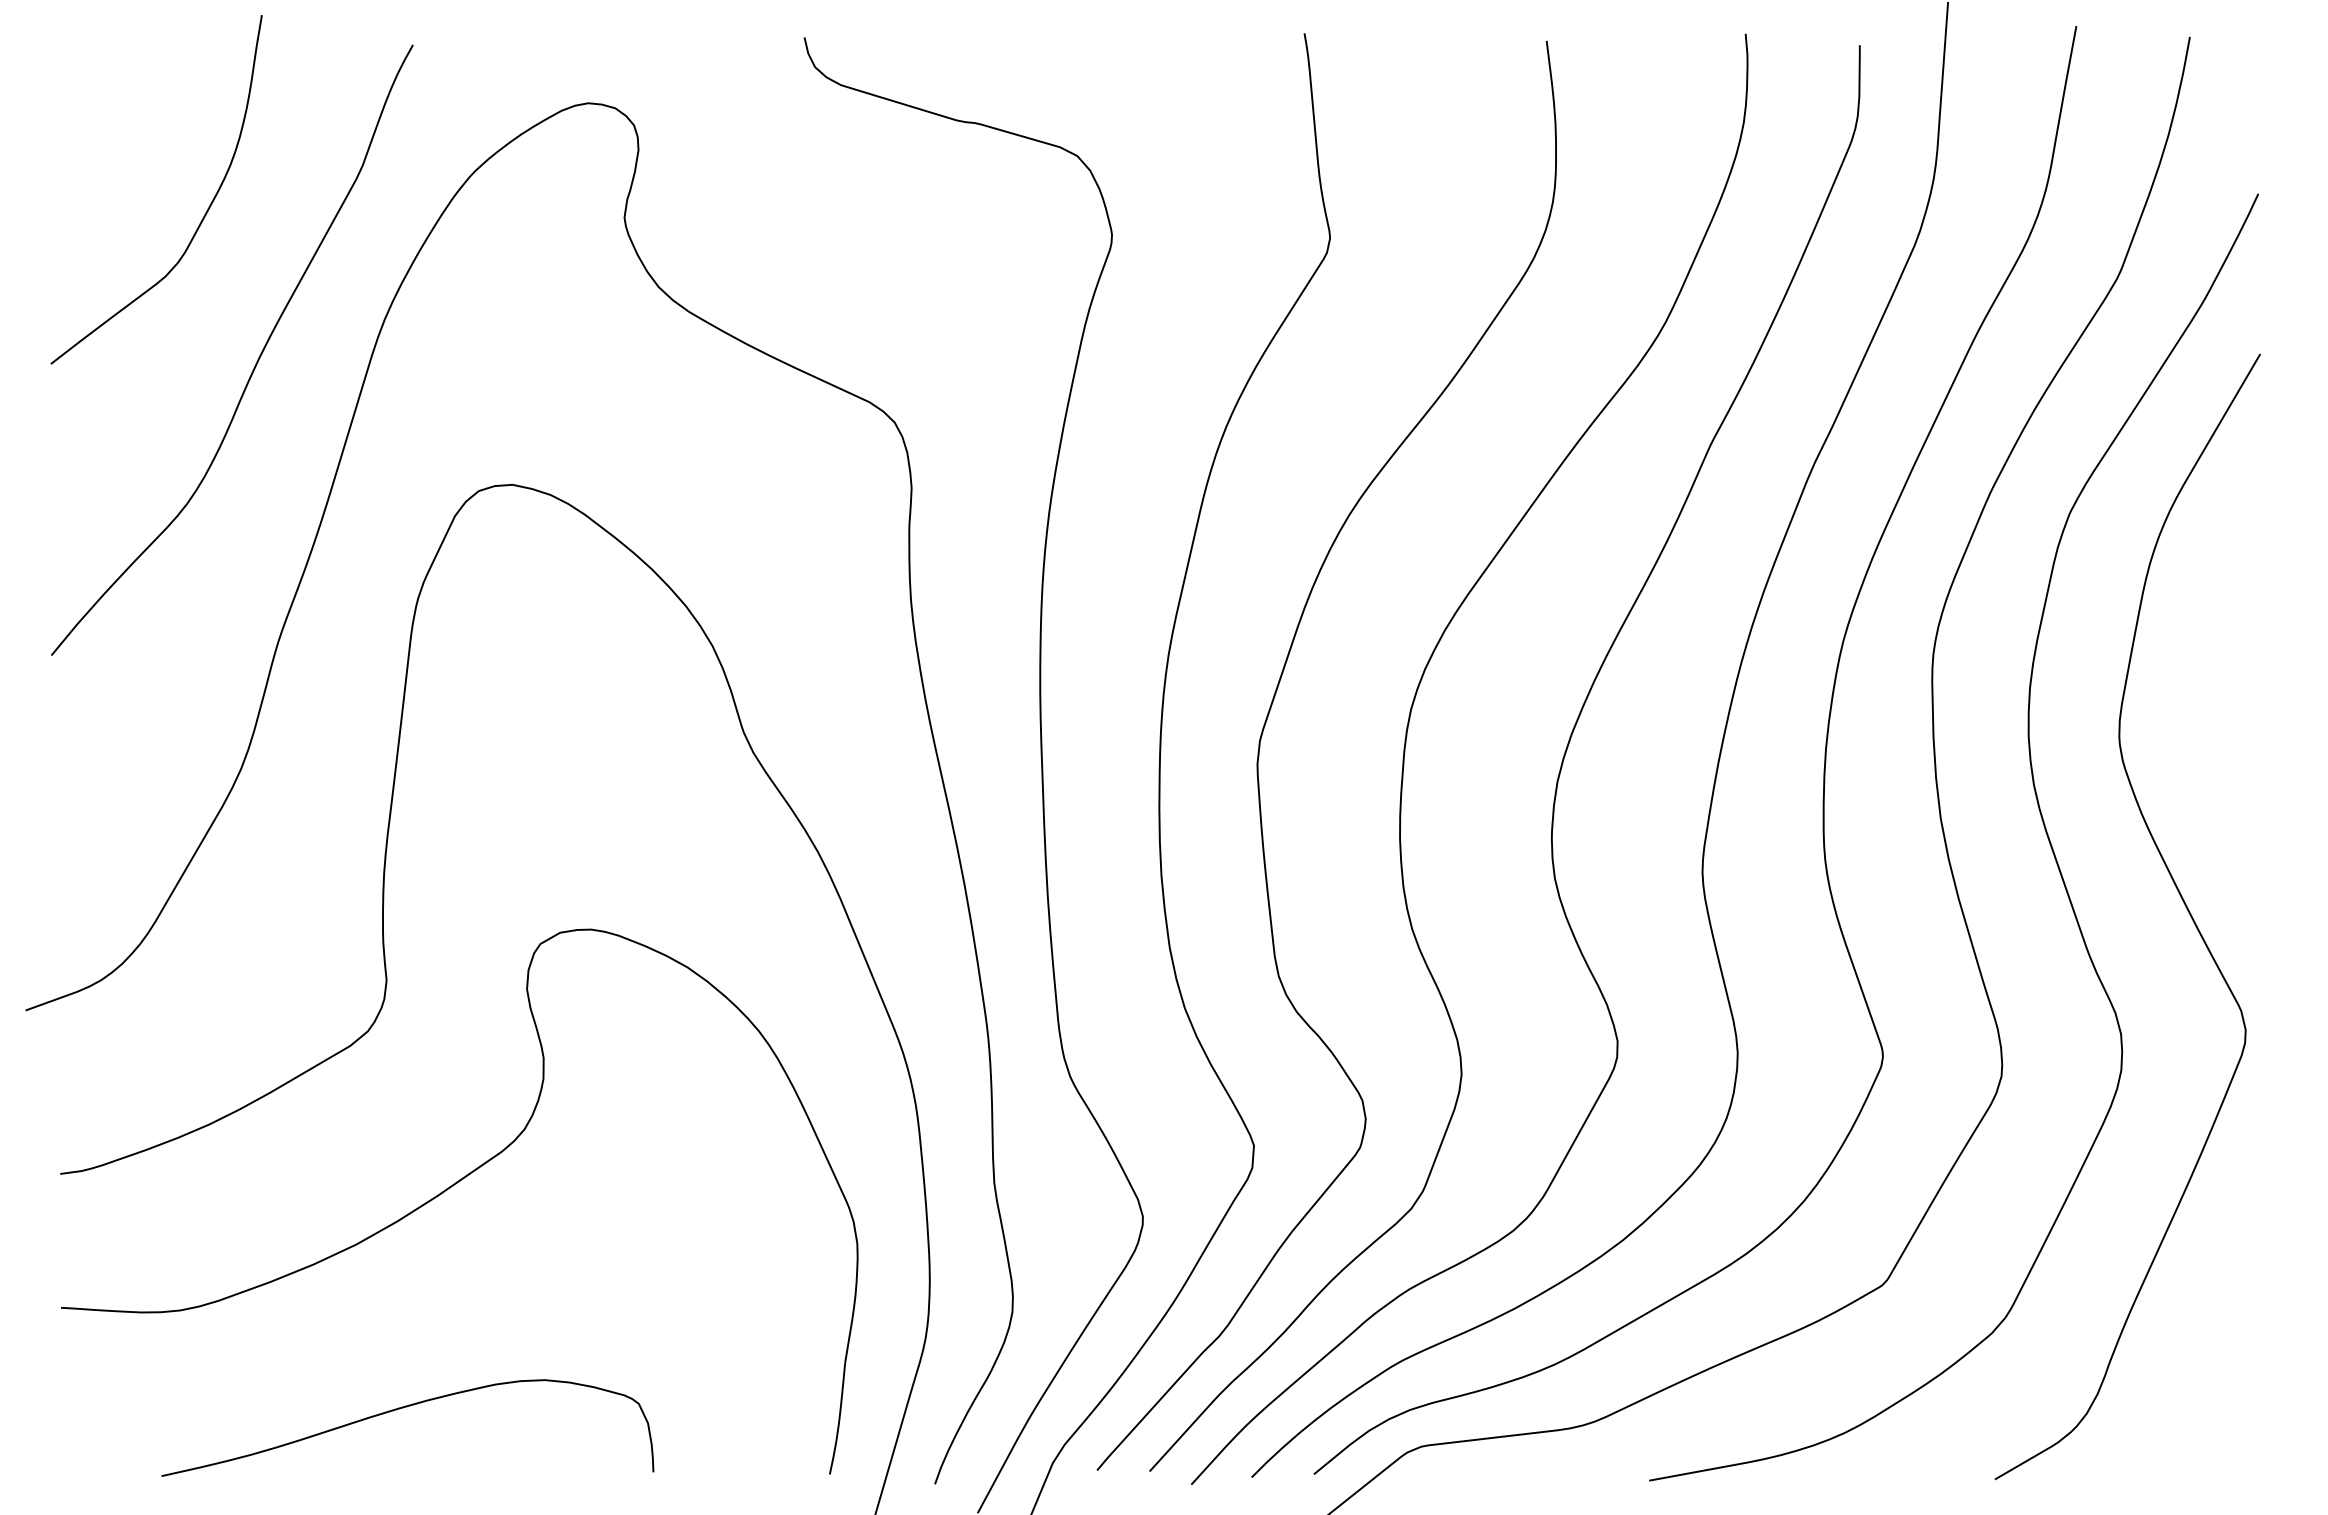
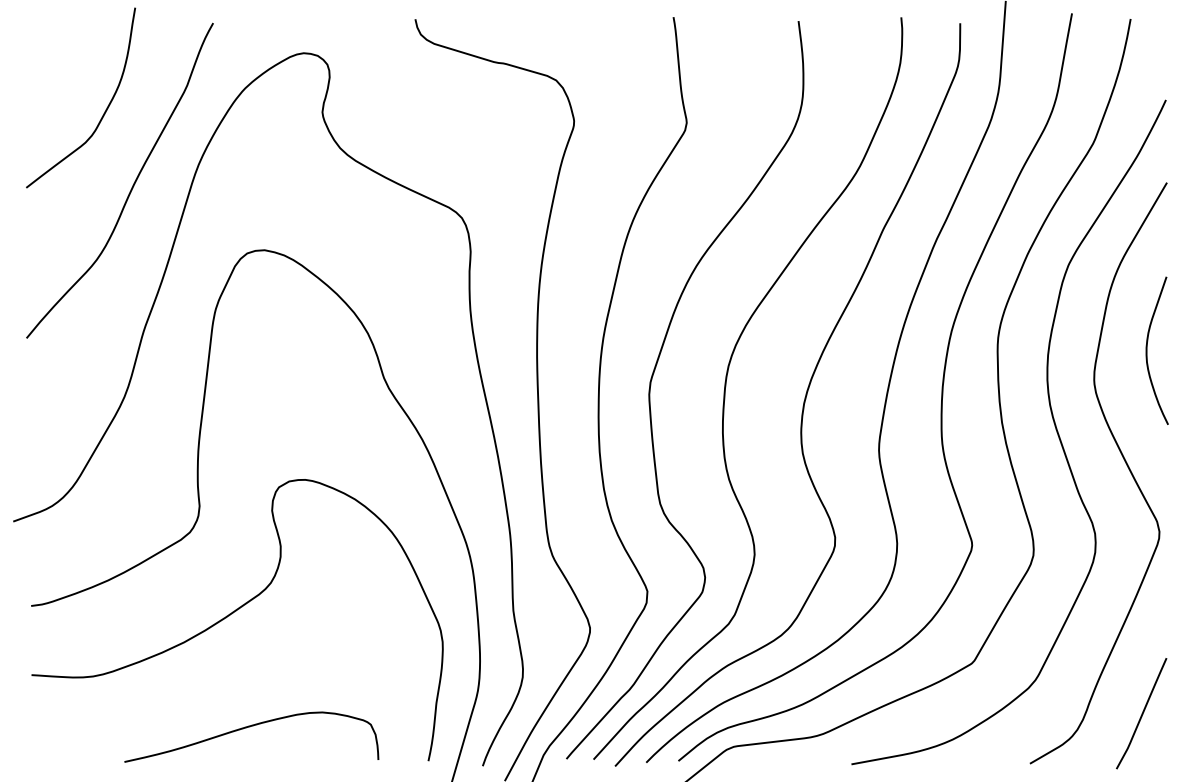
curve: (2222, 679) -> (1147, 350), added
curve: (2210, 1382) -> (1141, 713), added
curve: (405, 1409) -> (250, 727), moved

